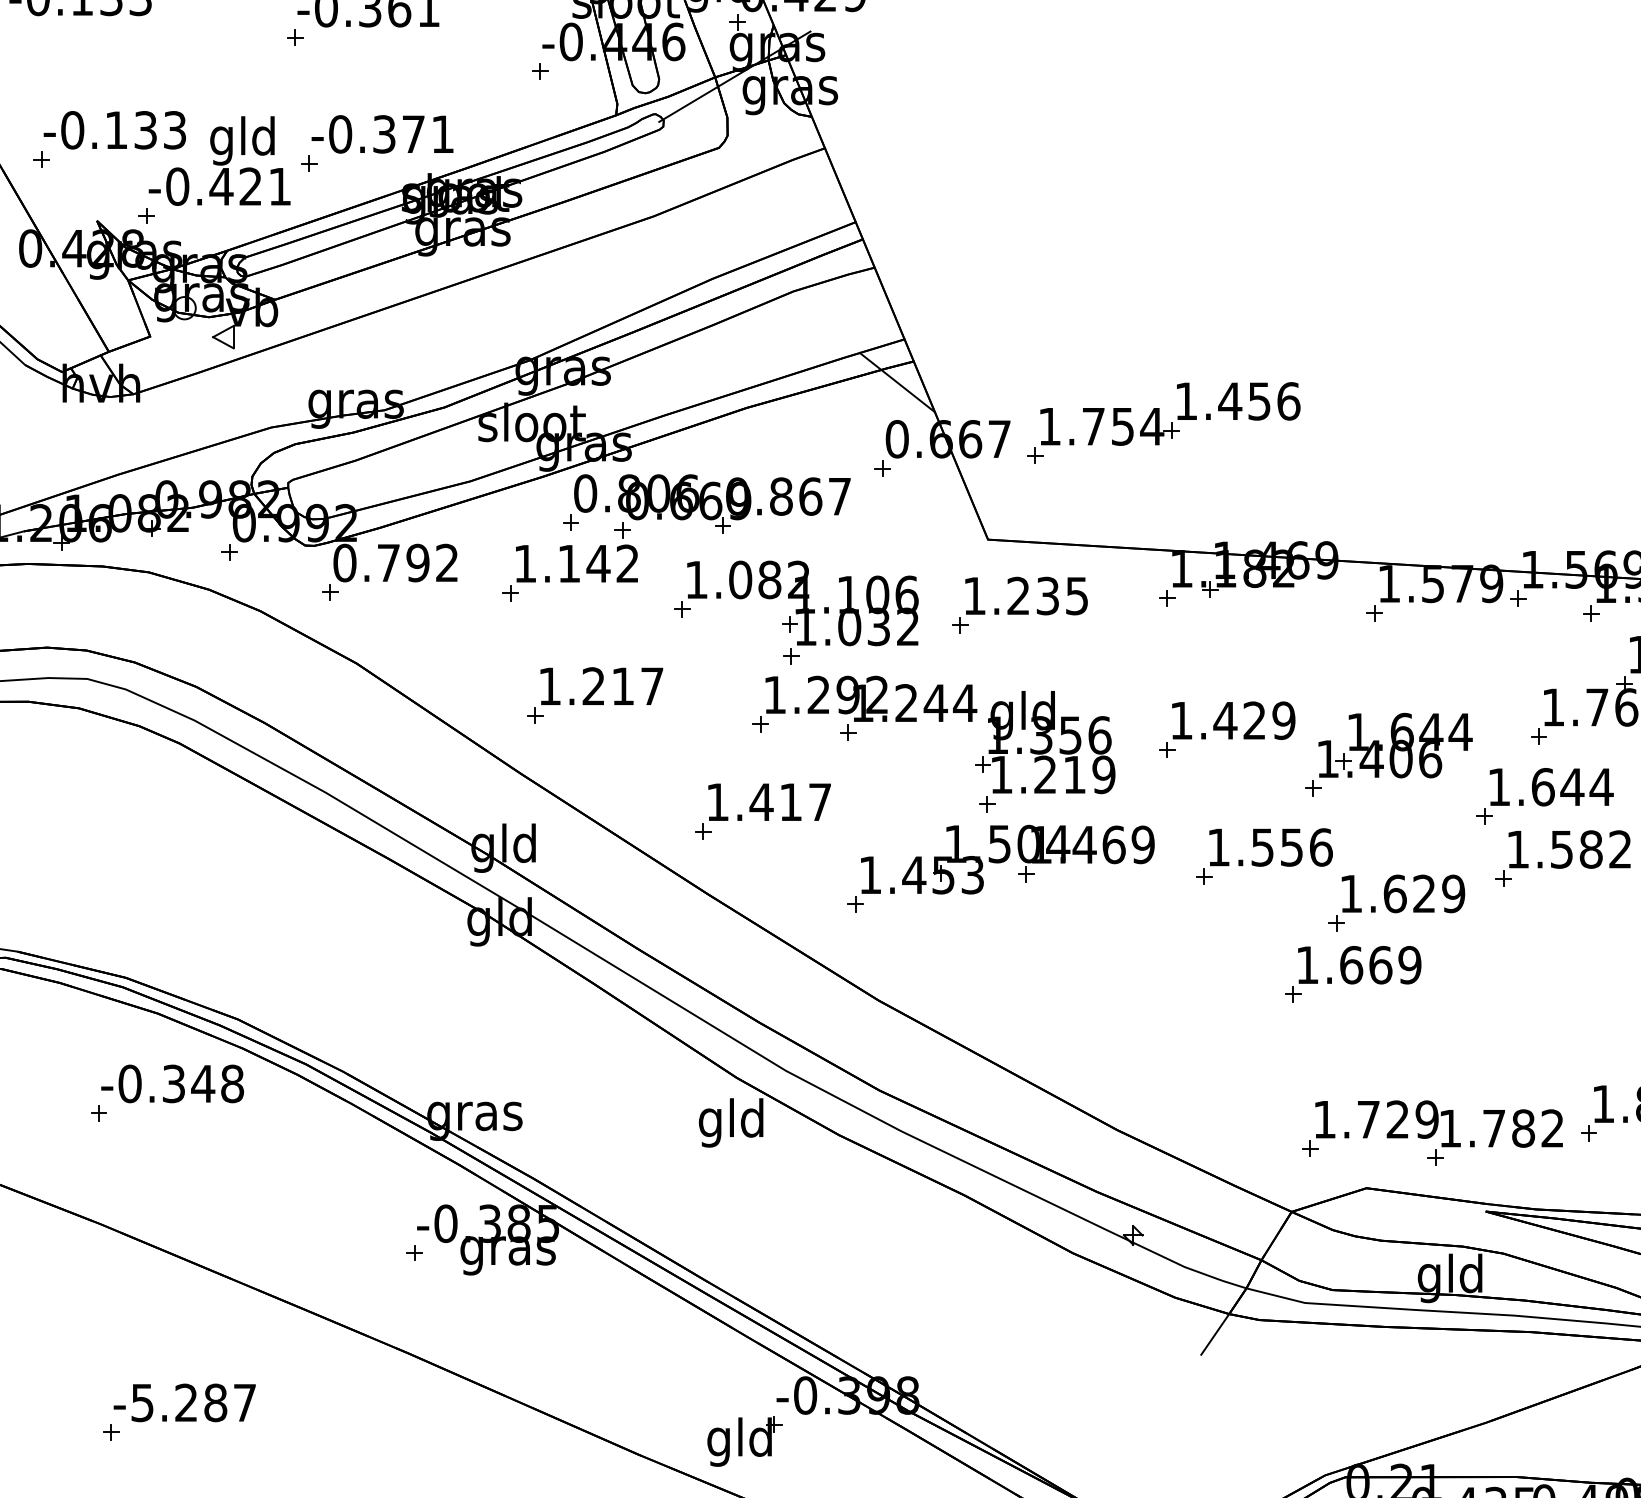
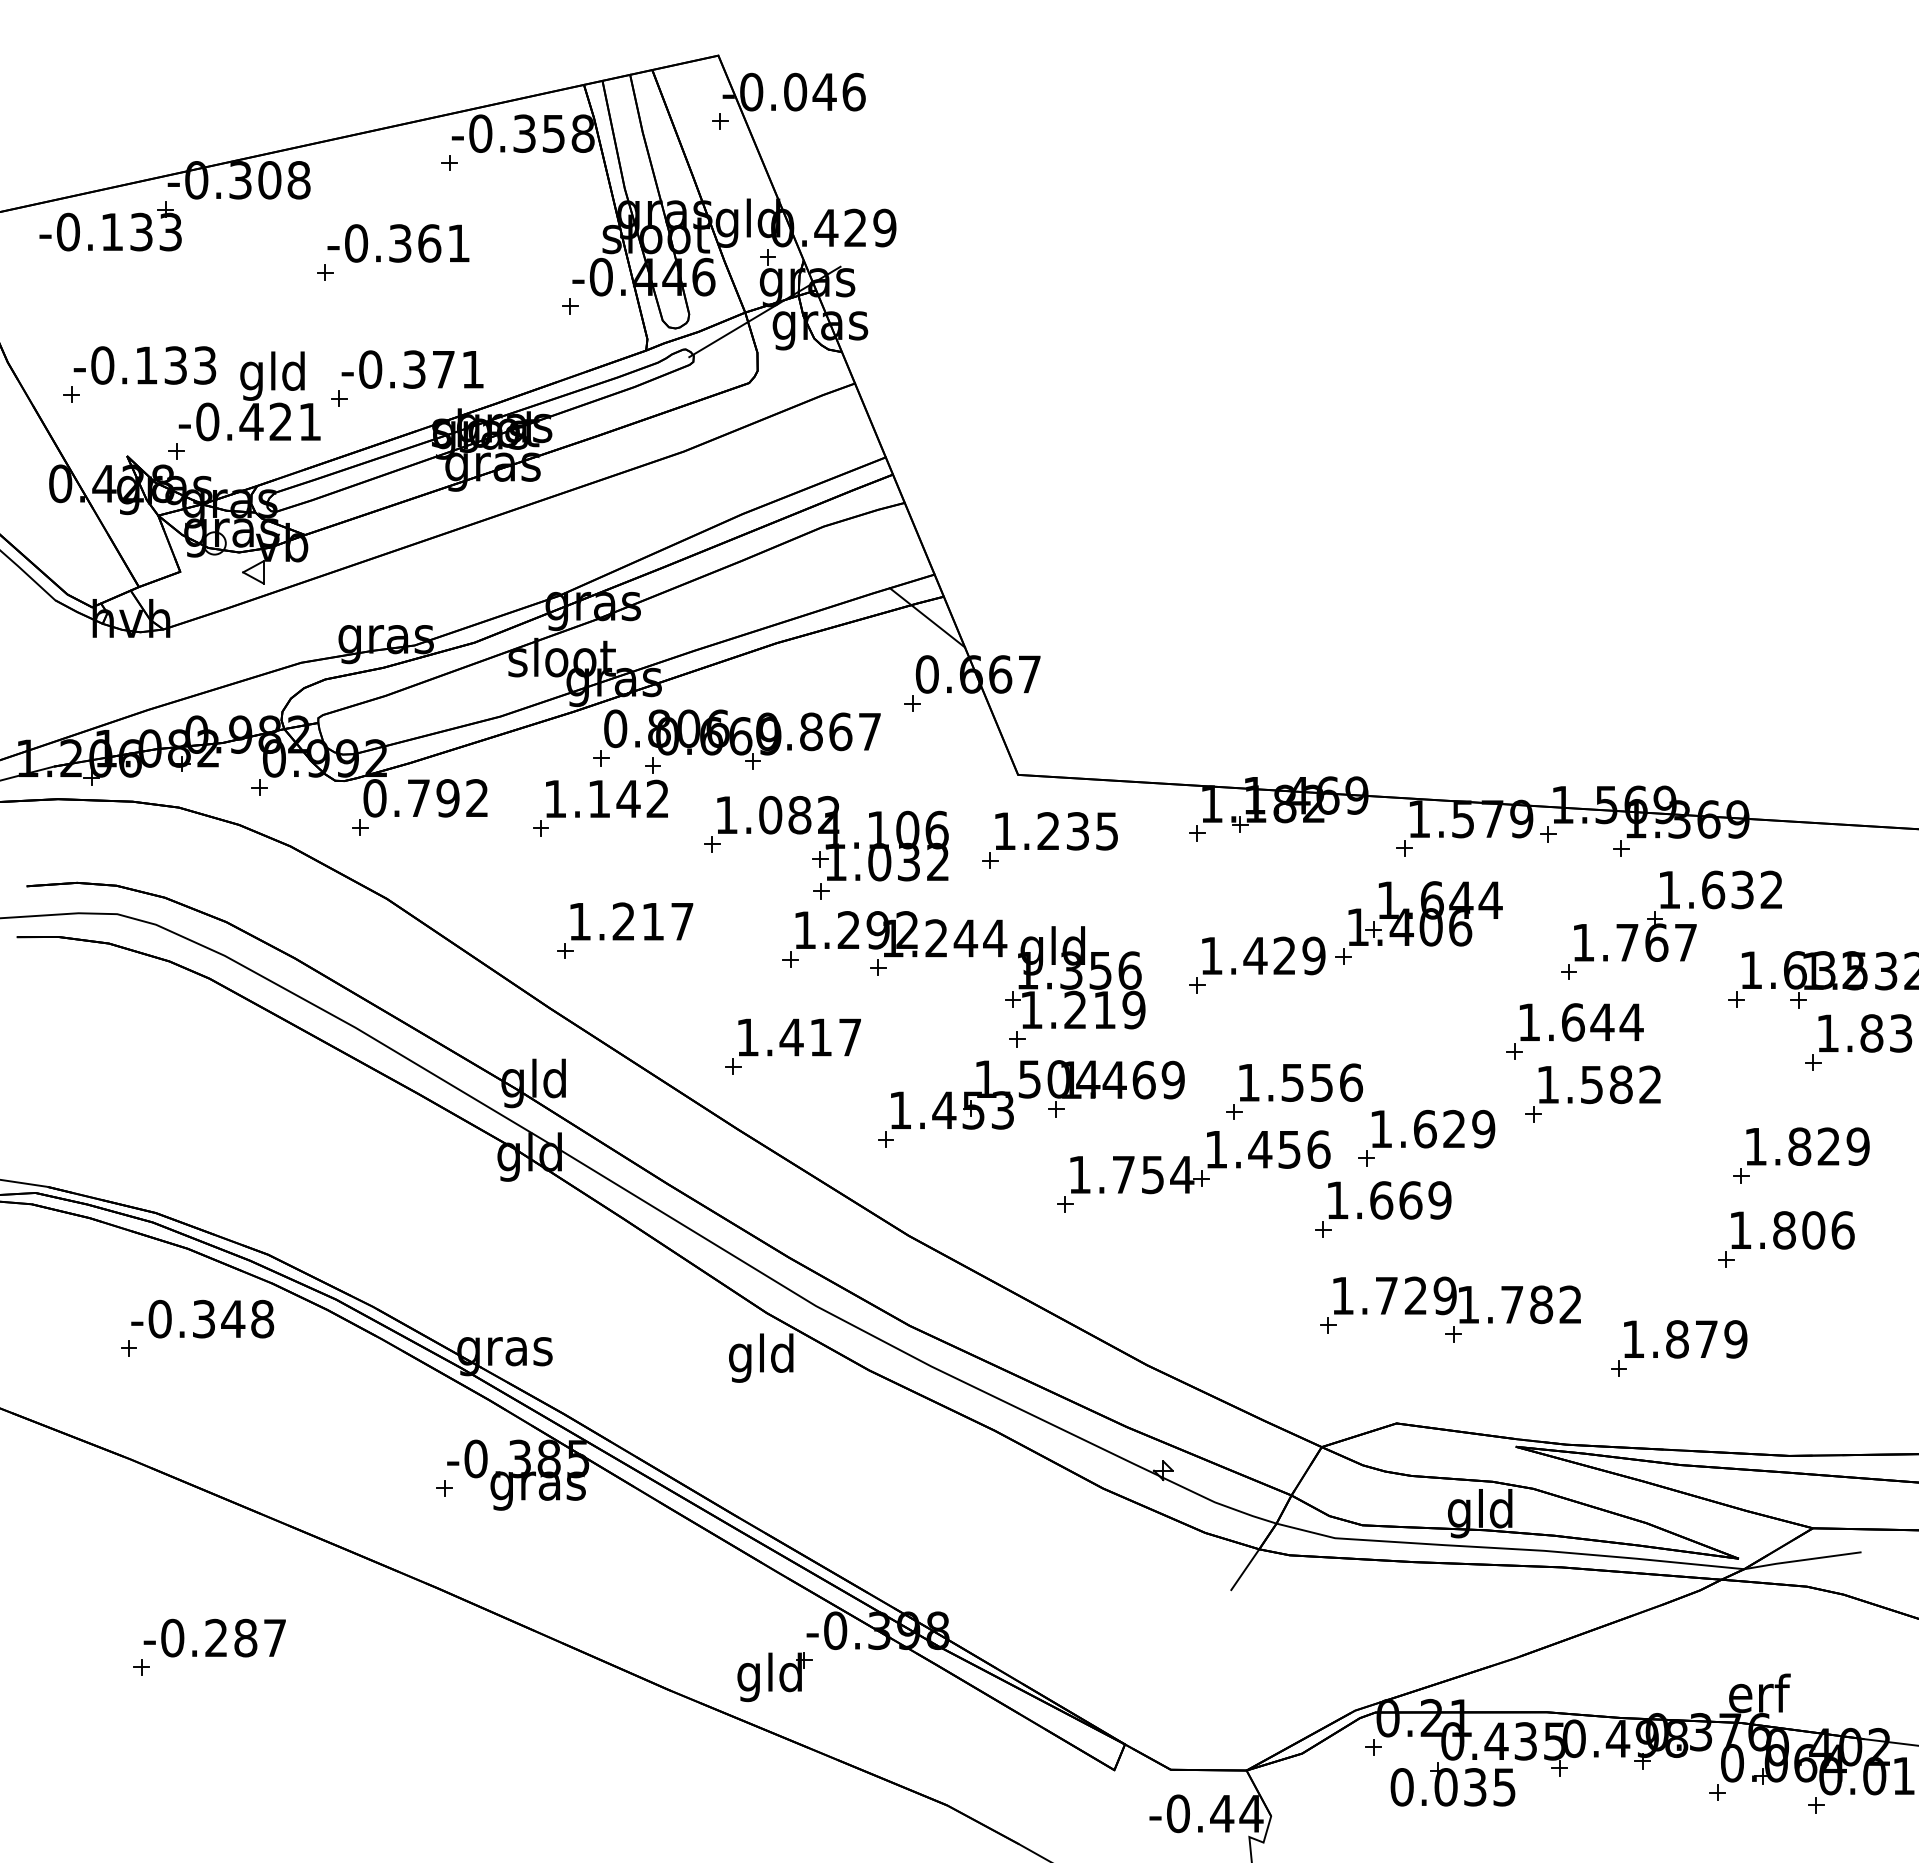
part: (1163, 423) -> (1193, 1171), moved
part: (1388, 754) -> (1418, 922), moved
part: (1432, 1133) -> (1450, 1309), moved
text: (142, 1402) -> (172, 1637), -5.287 -> -0.287

